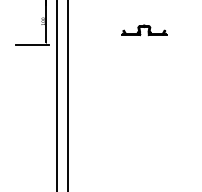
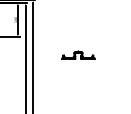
part: (144, 30) -> (78, 55), moved

